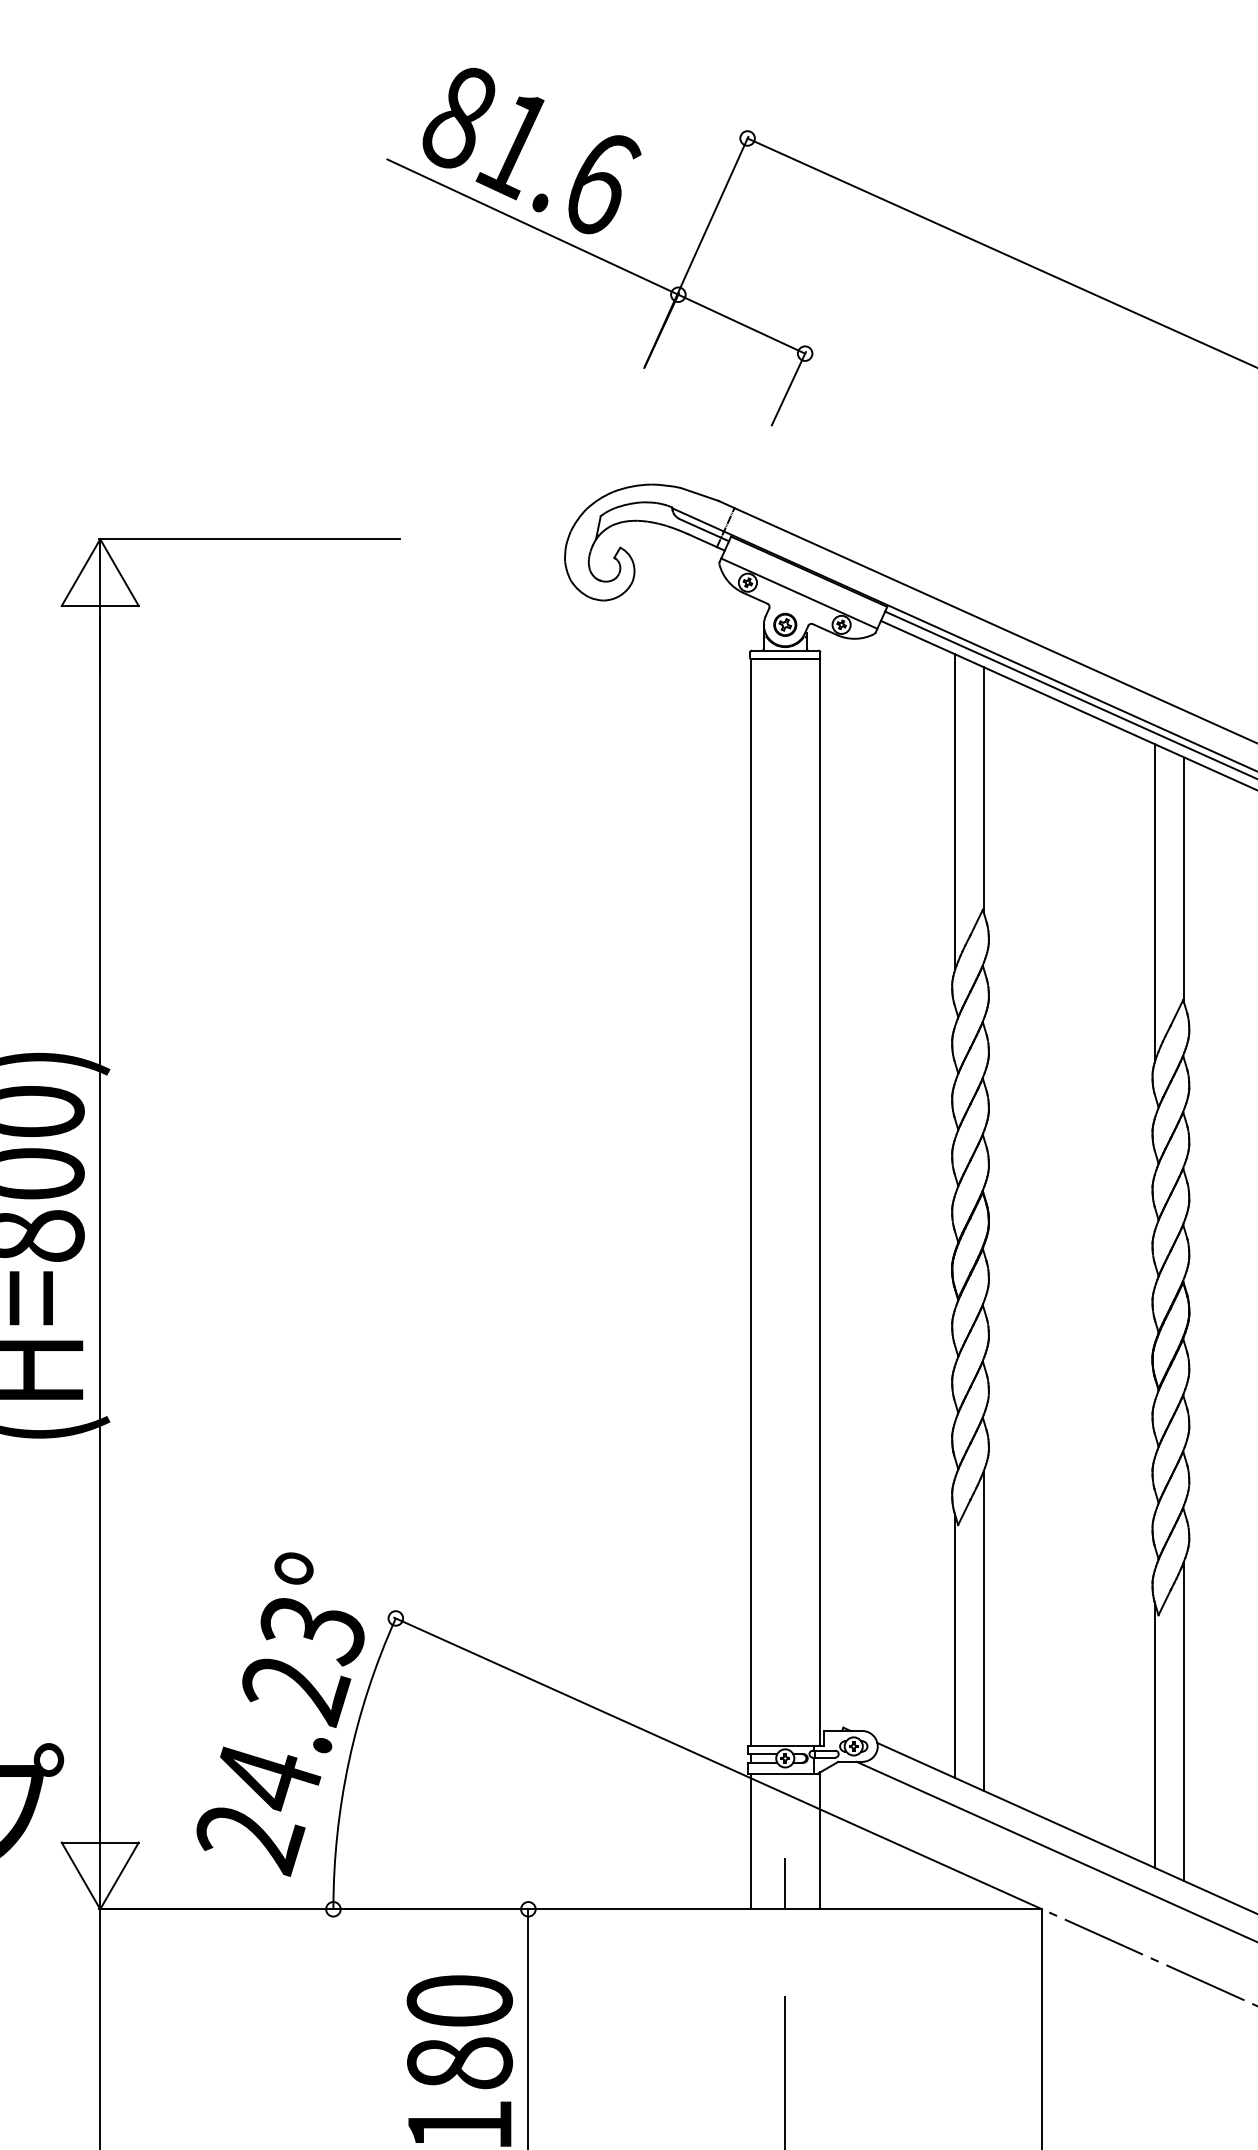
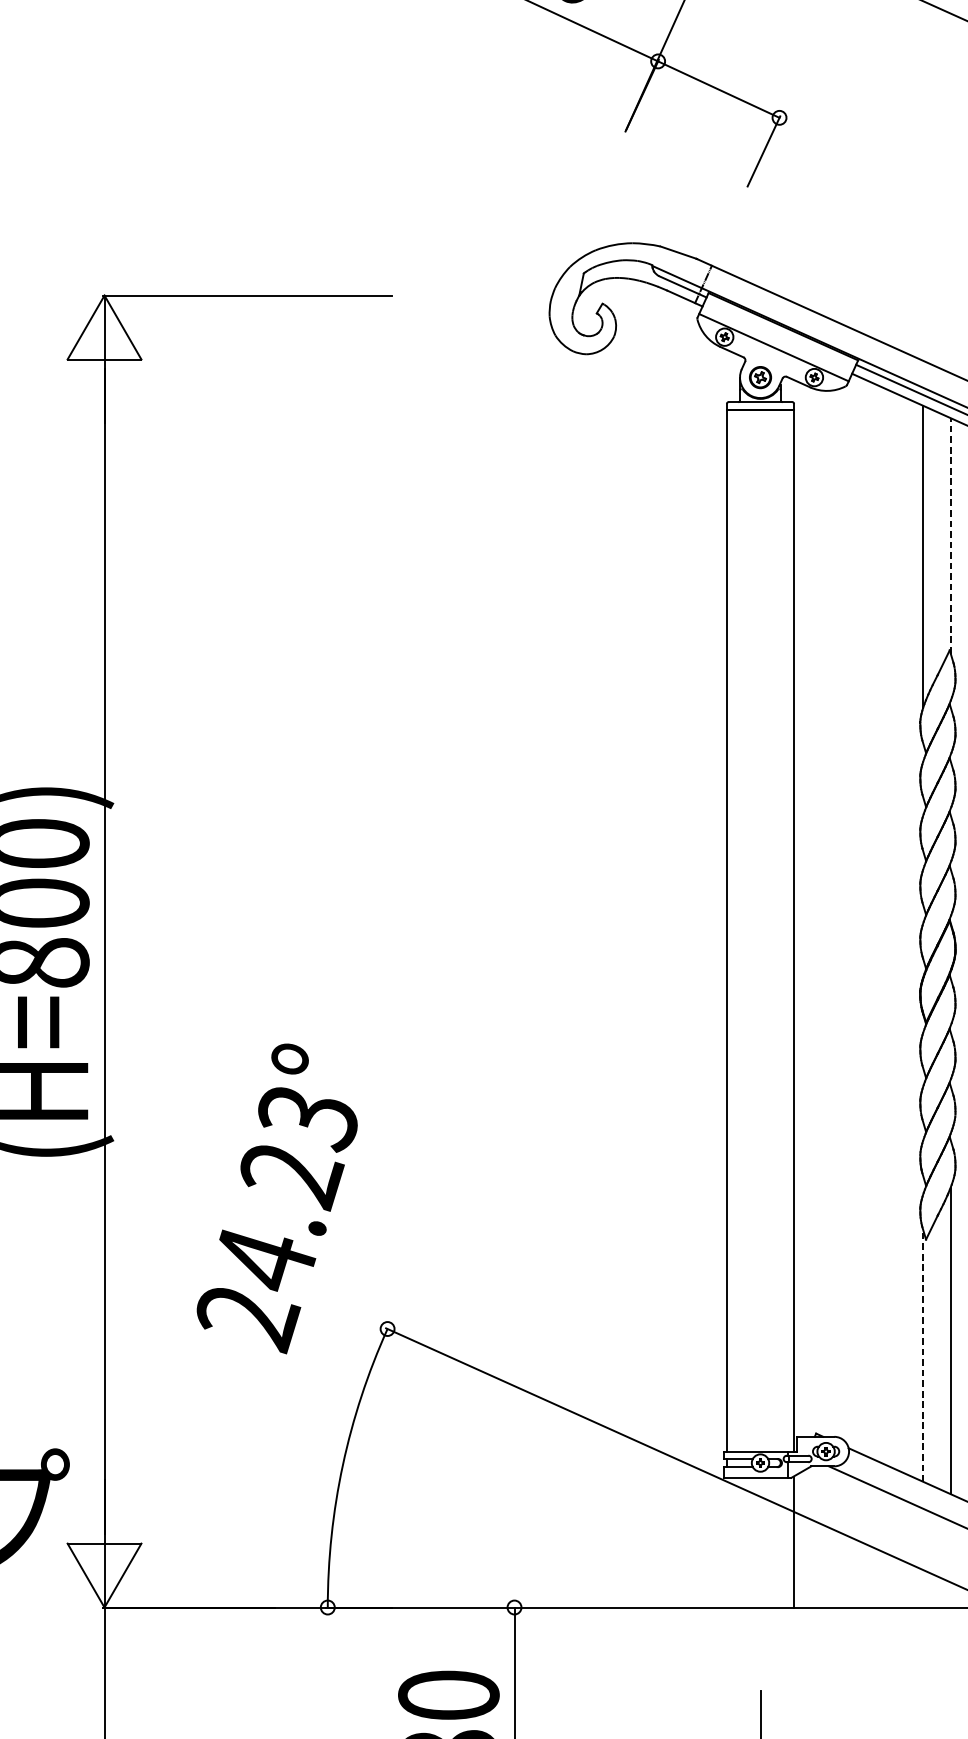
line: (983, 790) -> (950, 536), solid -> dashed
line: (954, 1645) -> (922, 1354), solid -> dashed
text: (280, 1714) -> (277, 1198), moved
line: (750, 1841) -> (727, 1542), removed
line: (785, 1883) -> (760, 1582), removed

